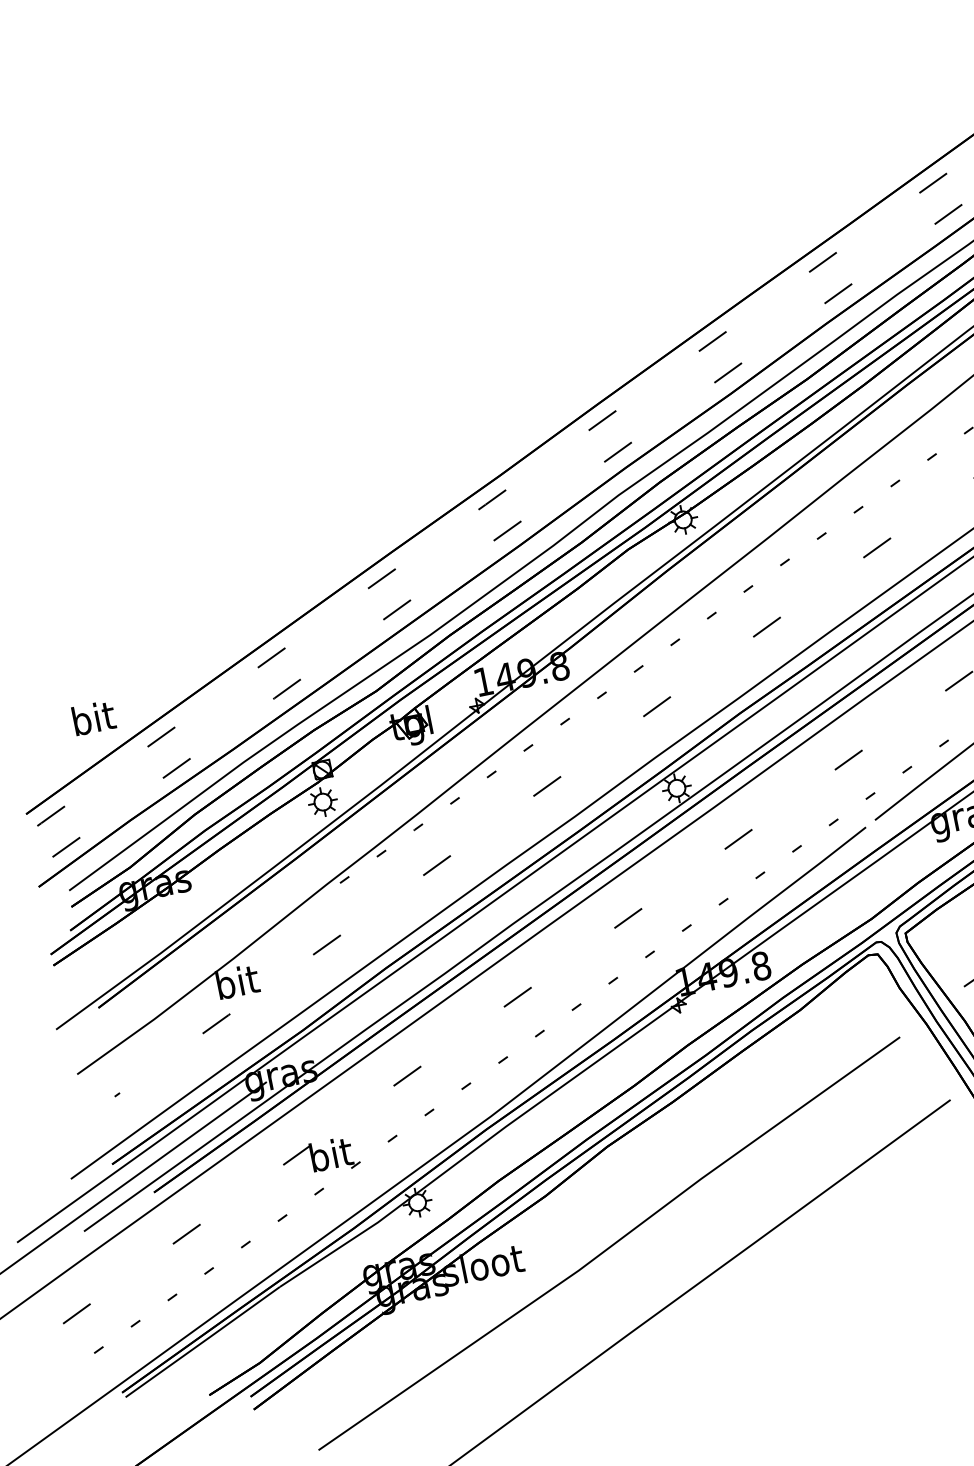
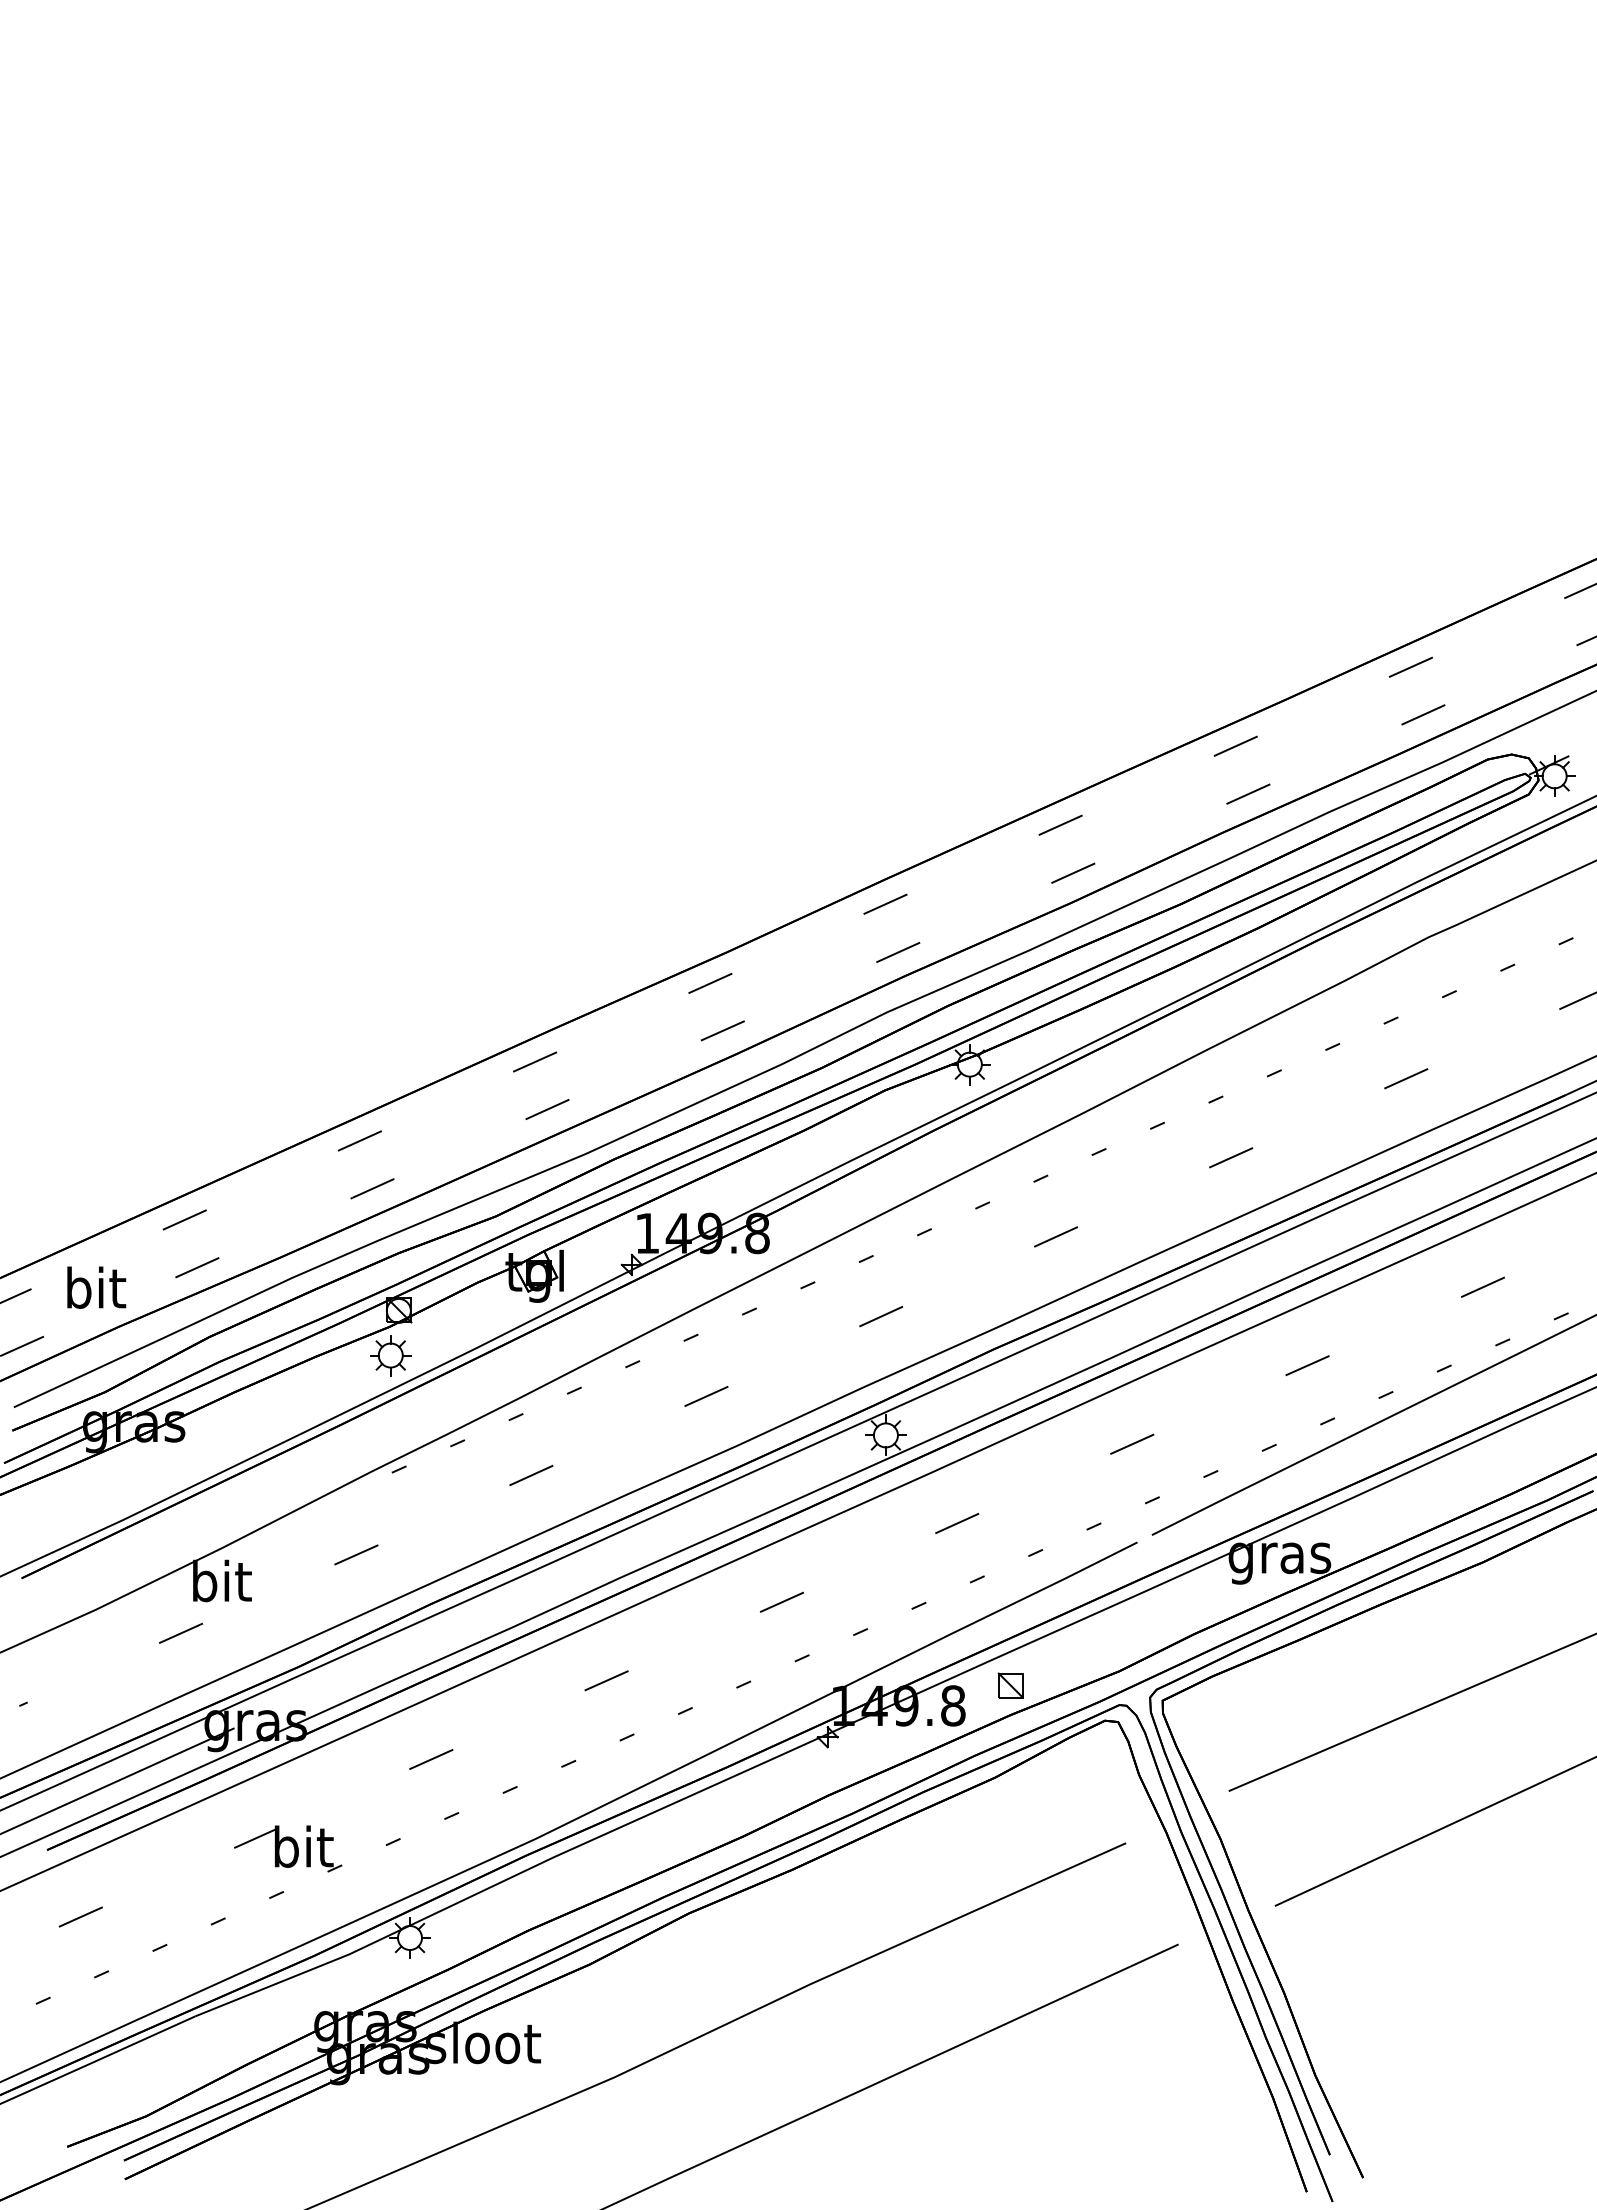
text: (93, 717) -> (96, 1287), moved
part: (798, 944) -> (1010, 1685), added

